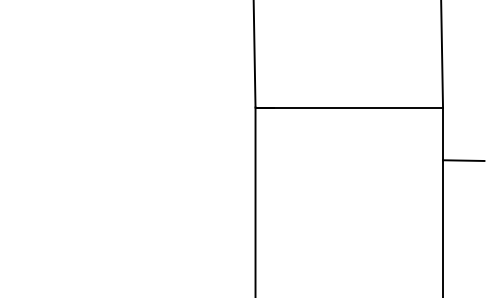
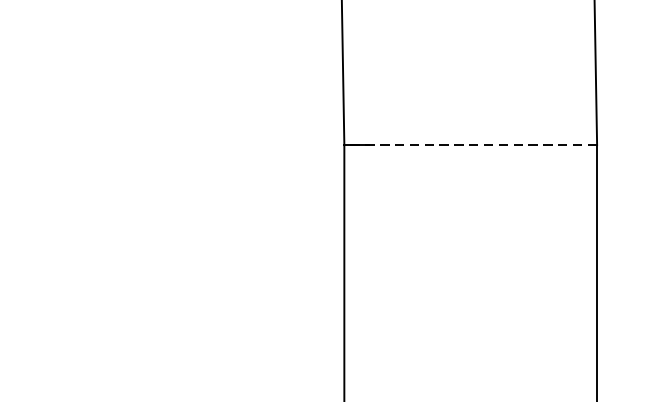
line: (349, 107) -> (471, 145), solid -> dashed
line: (463, 160) -> (624, 216), removed

